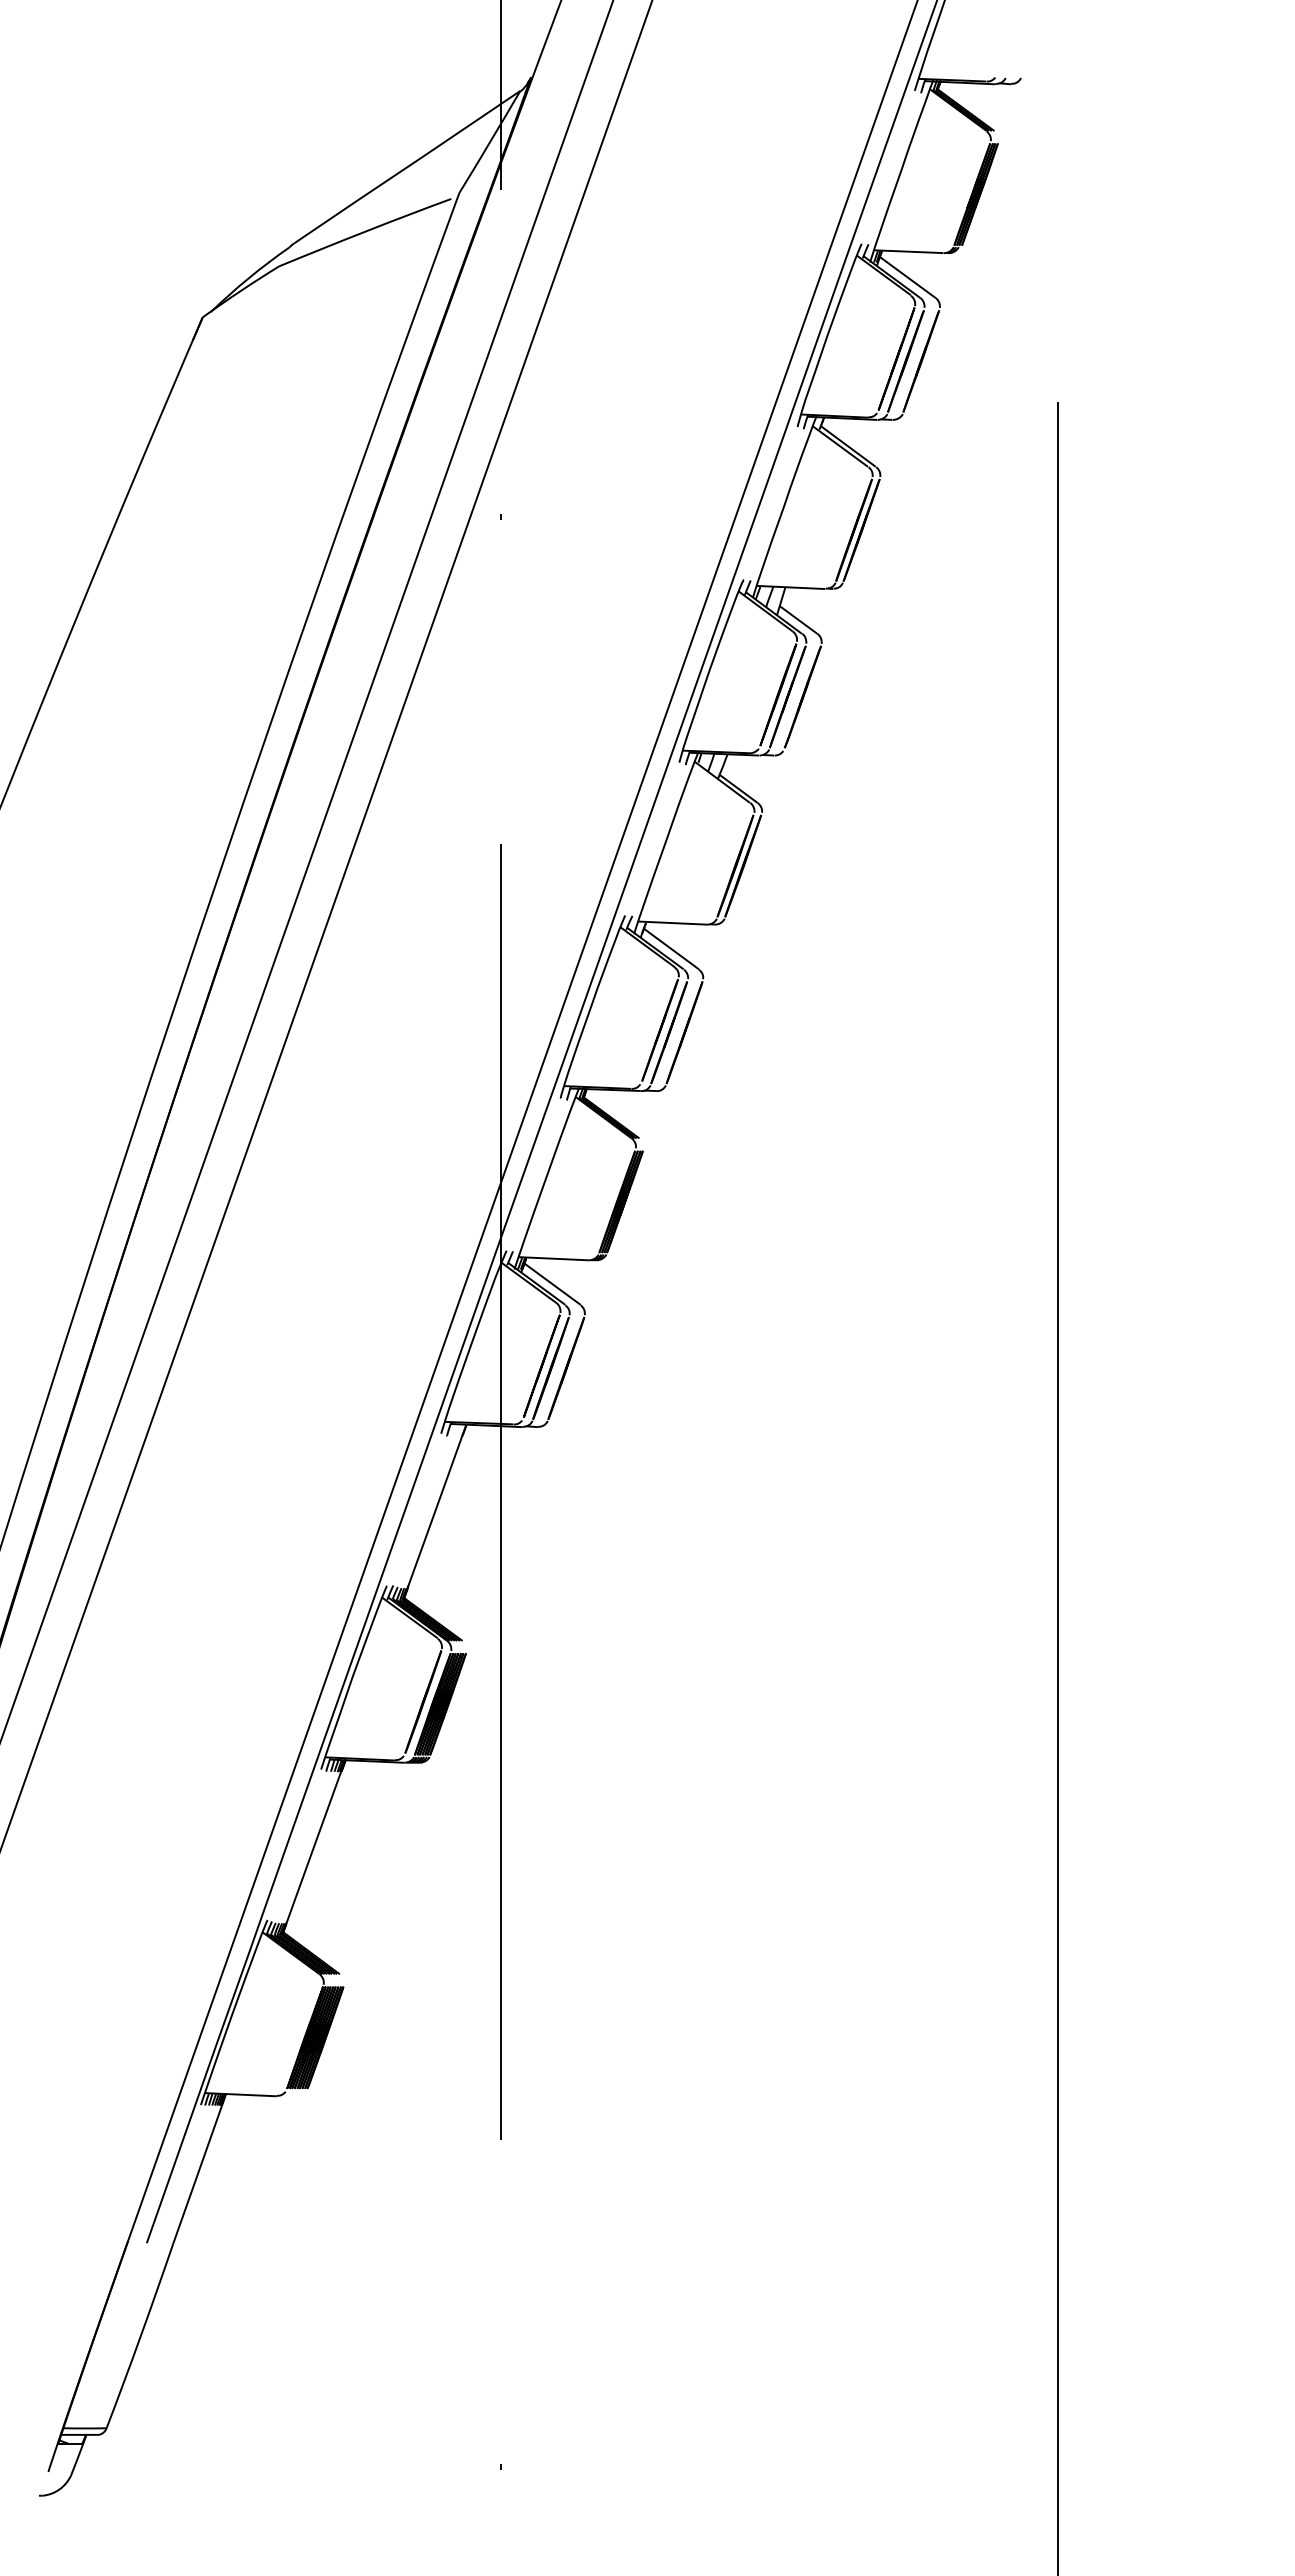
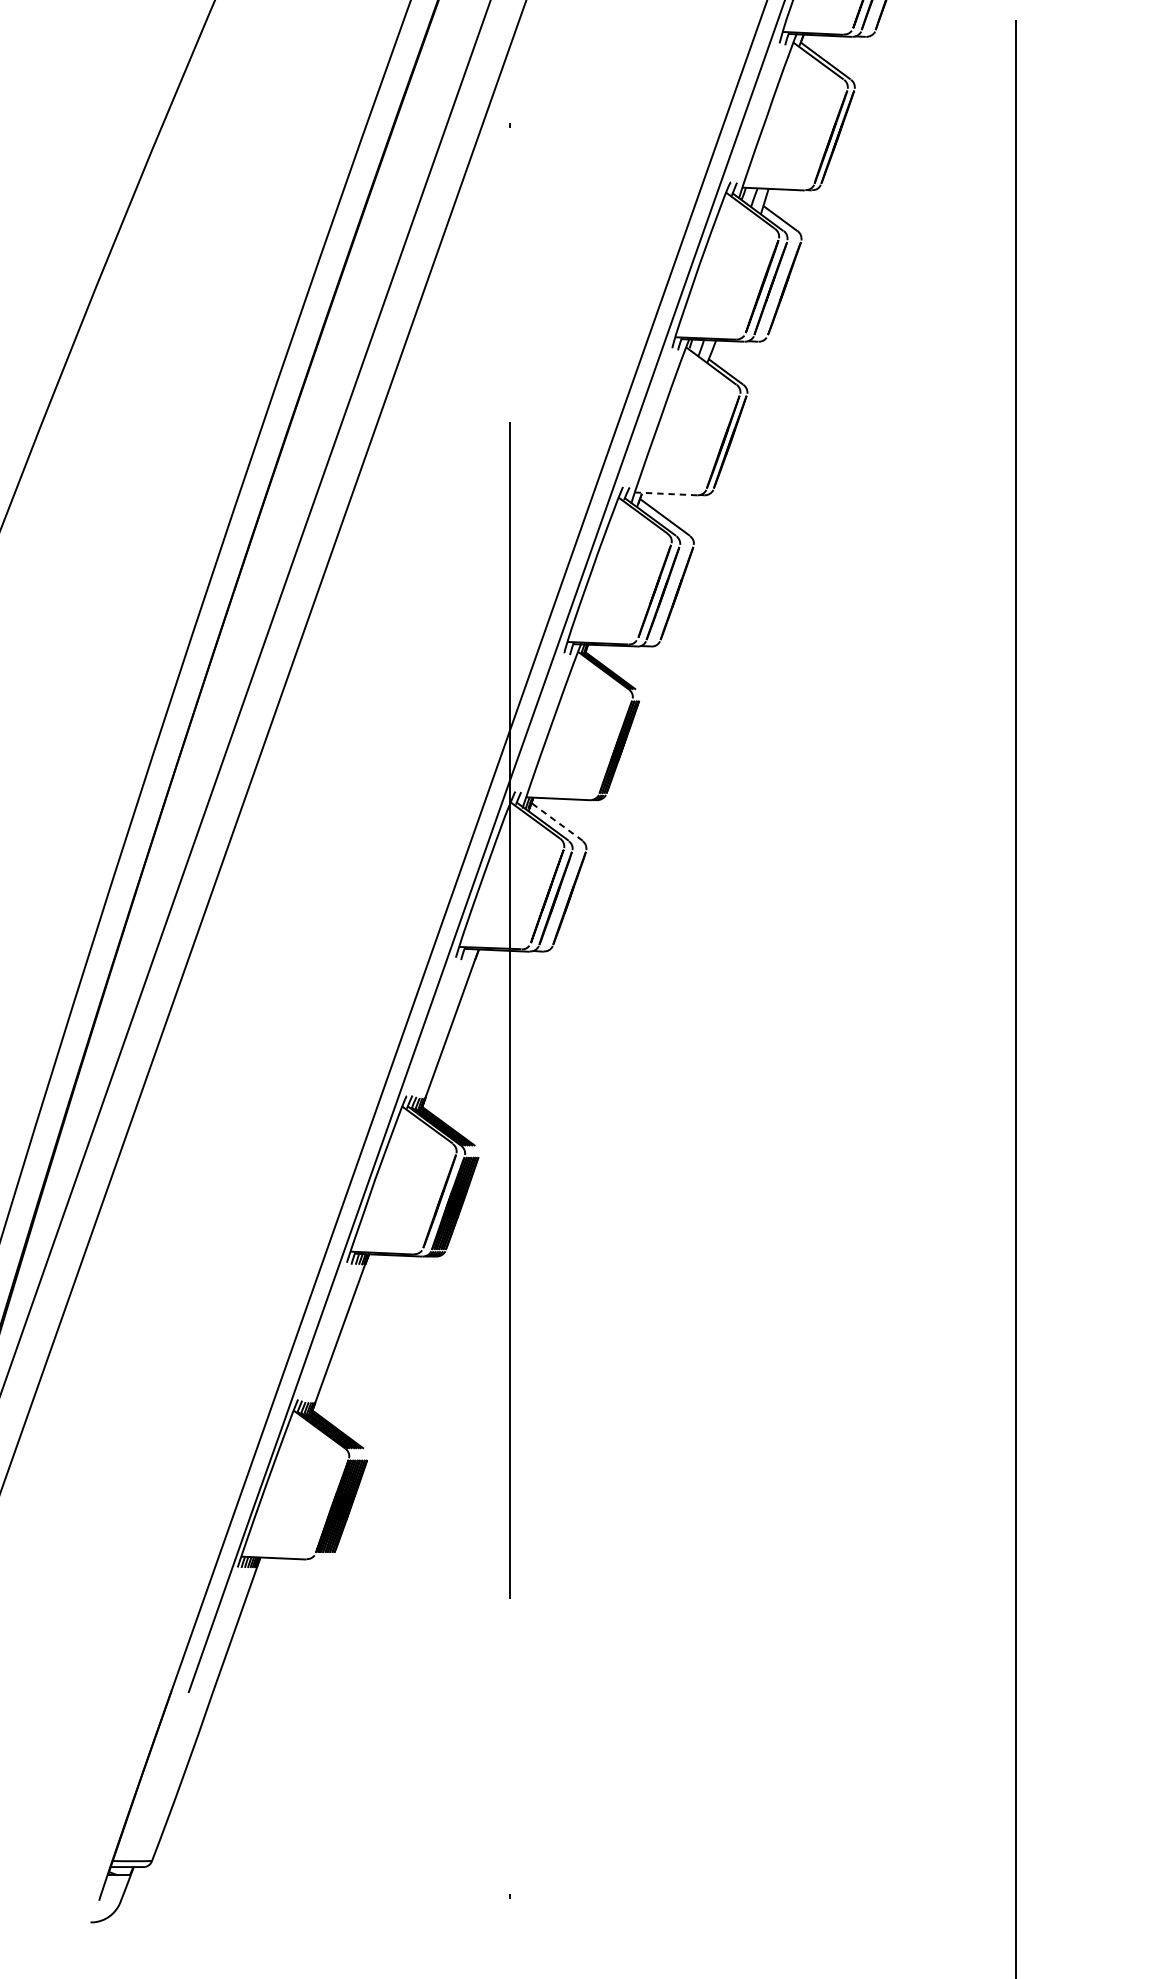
line: (672, 923) -> (666, 494), solid -> dashed
line: (552, 1283) -> (557, 821), solid -> dashed

